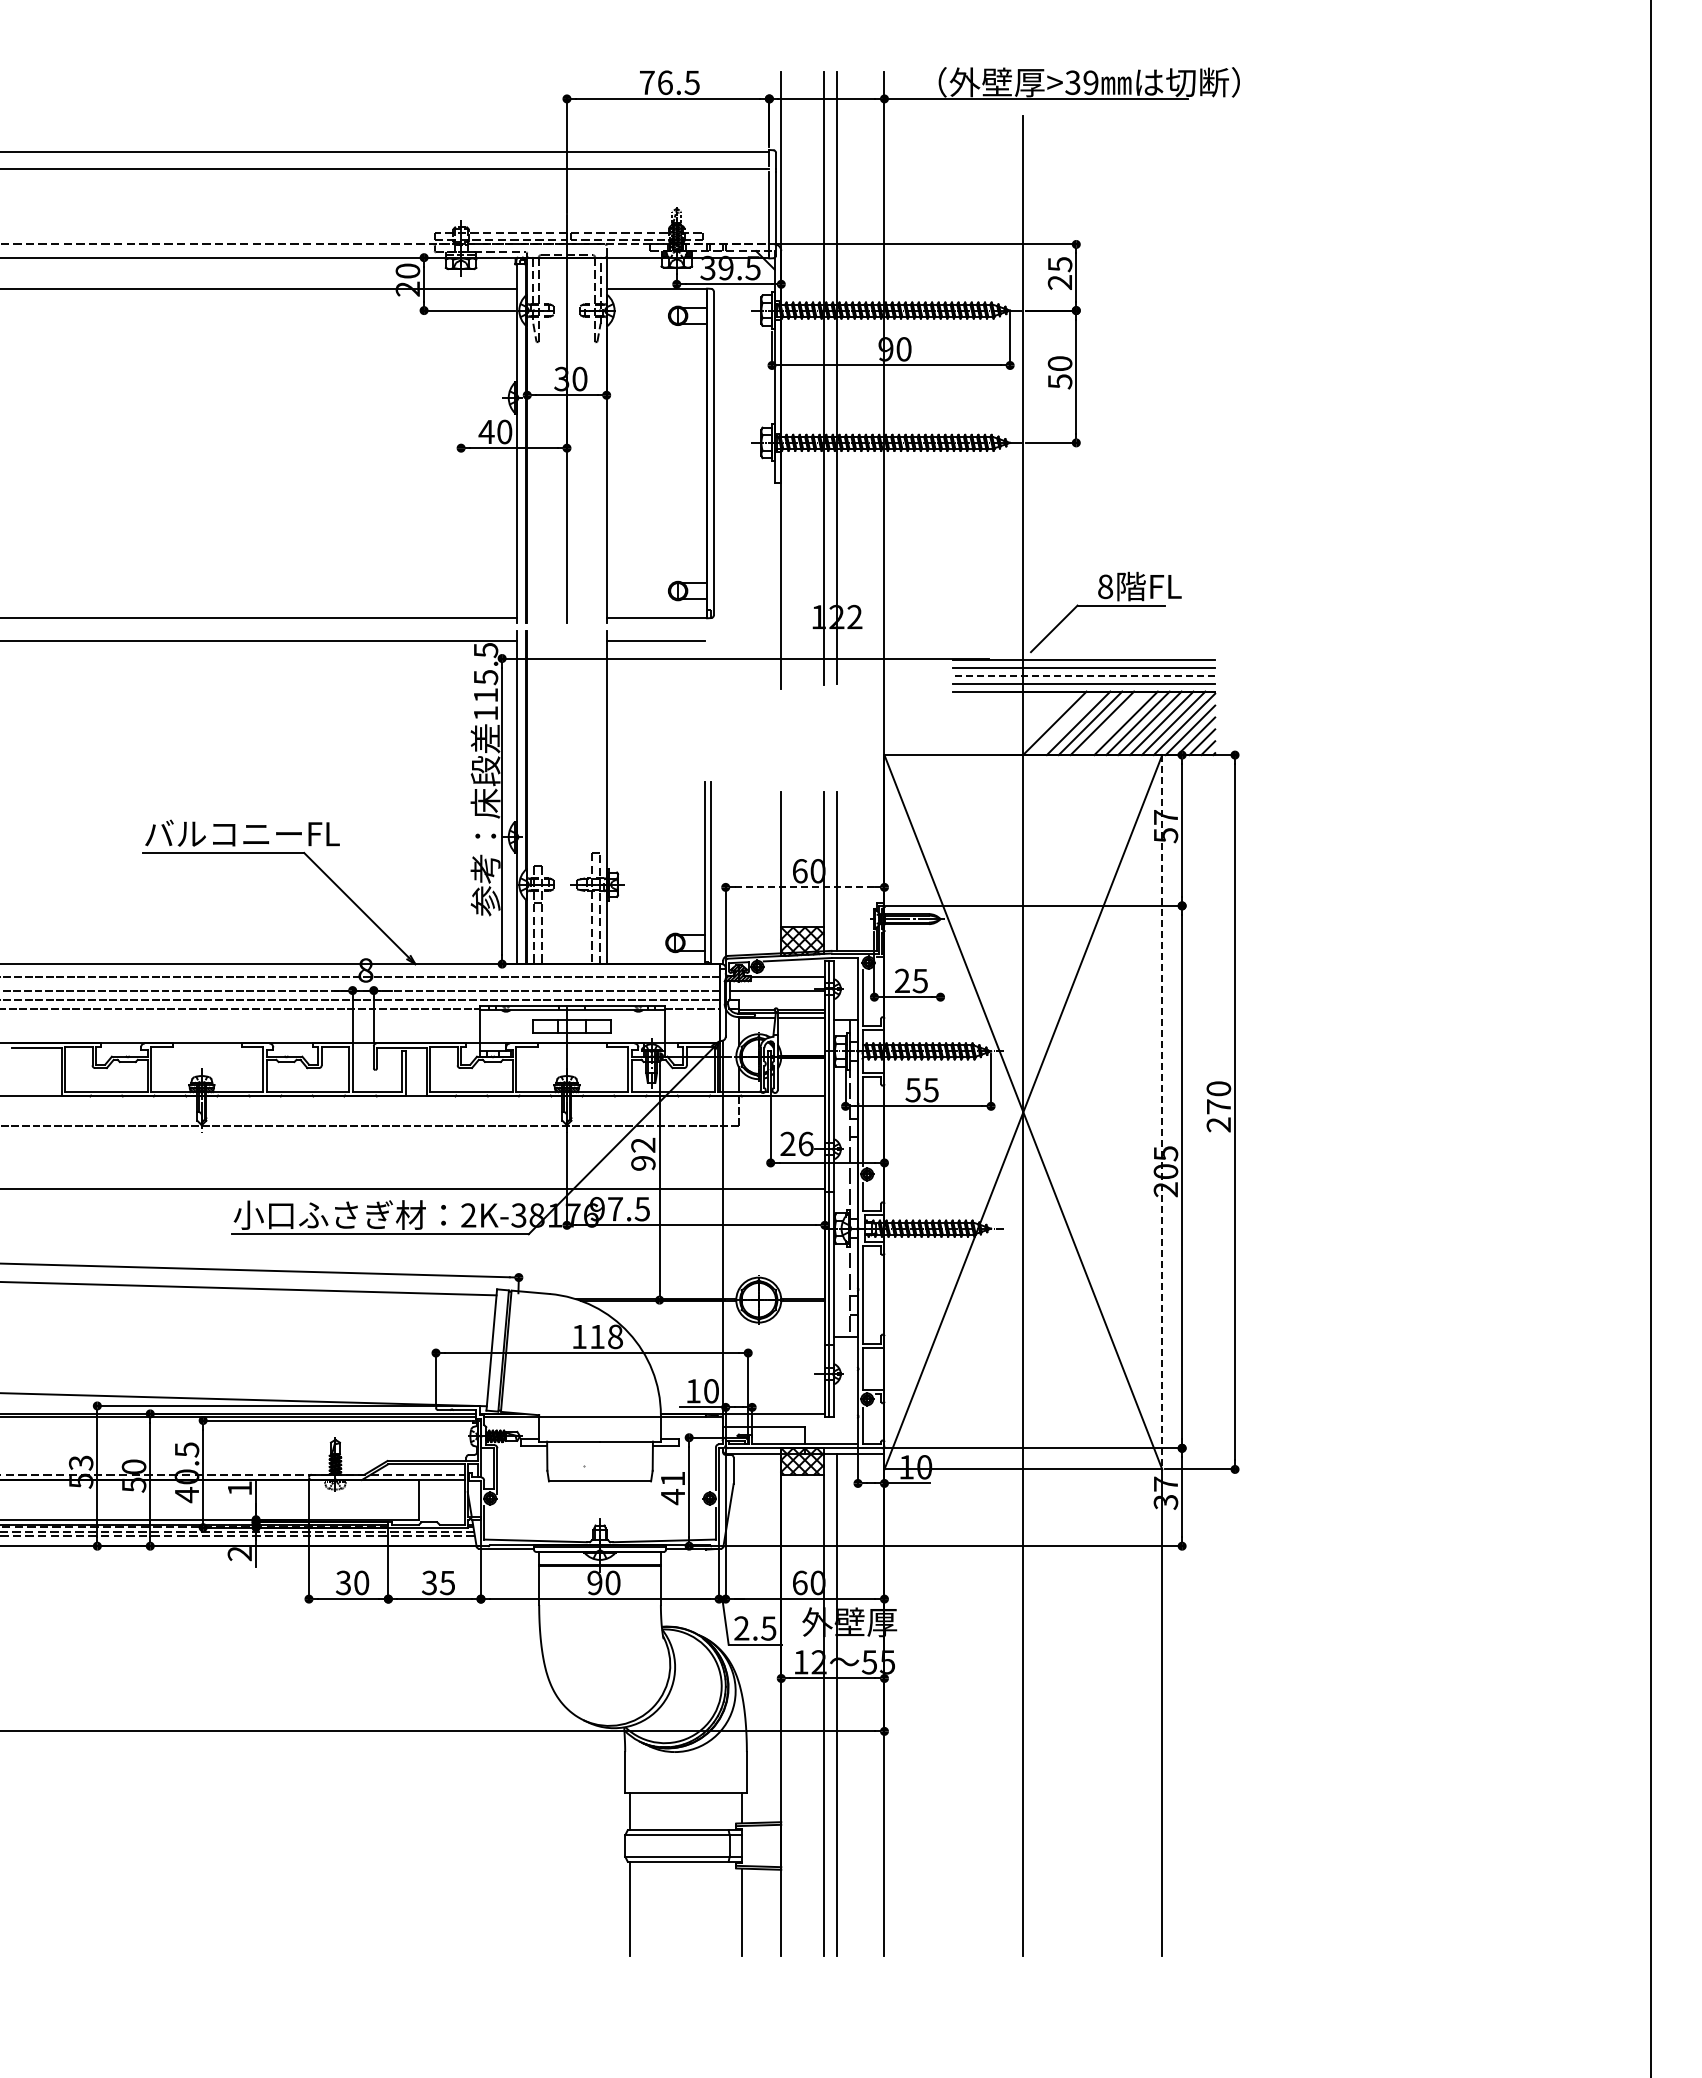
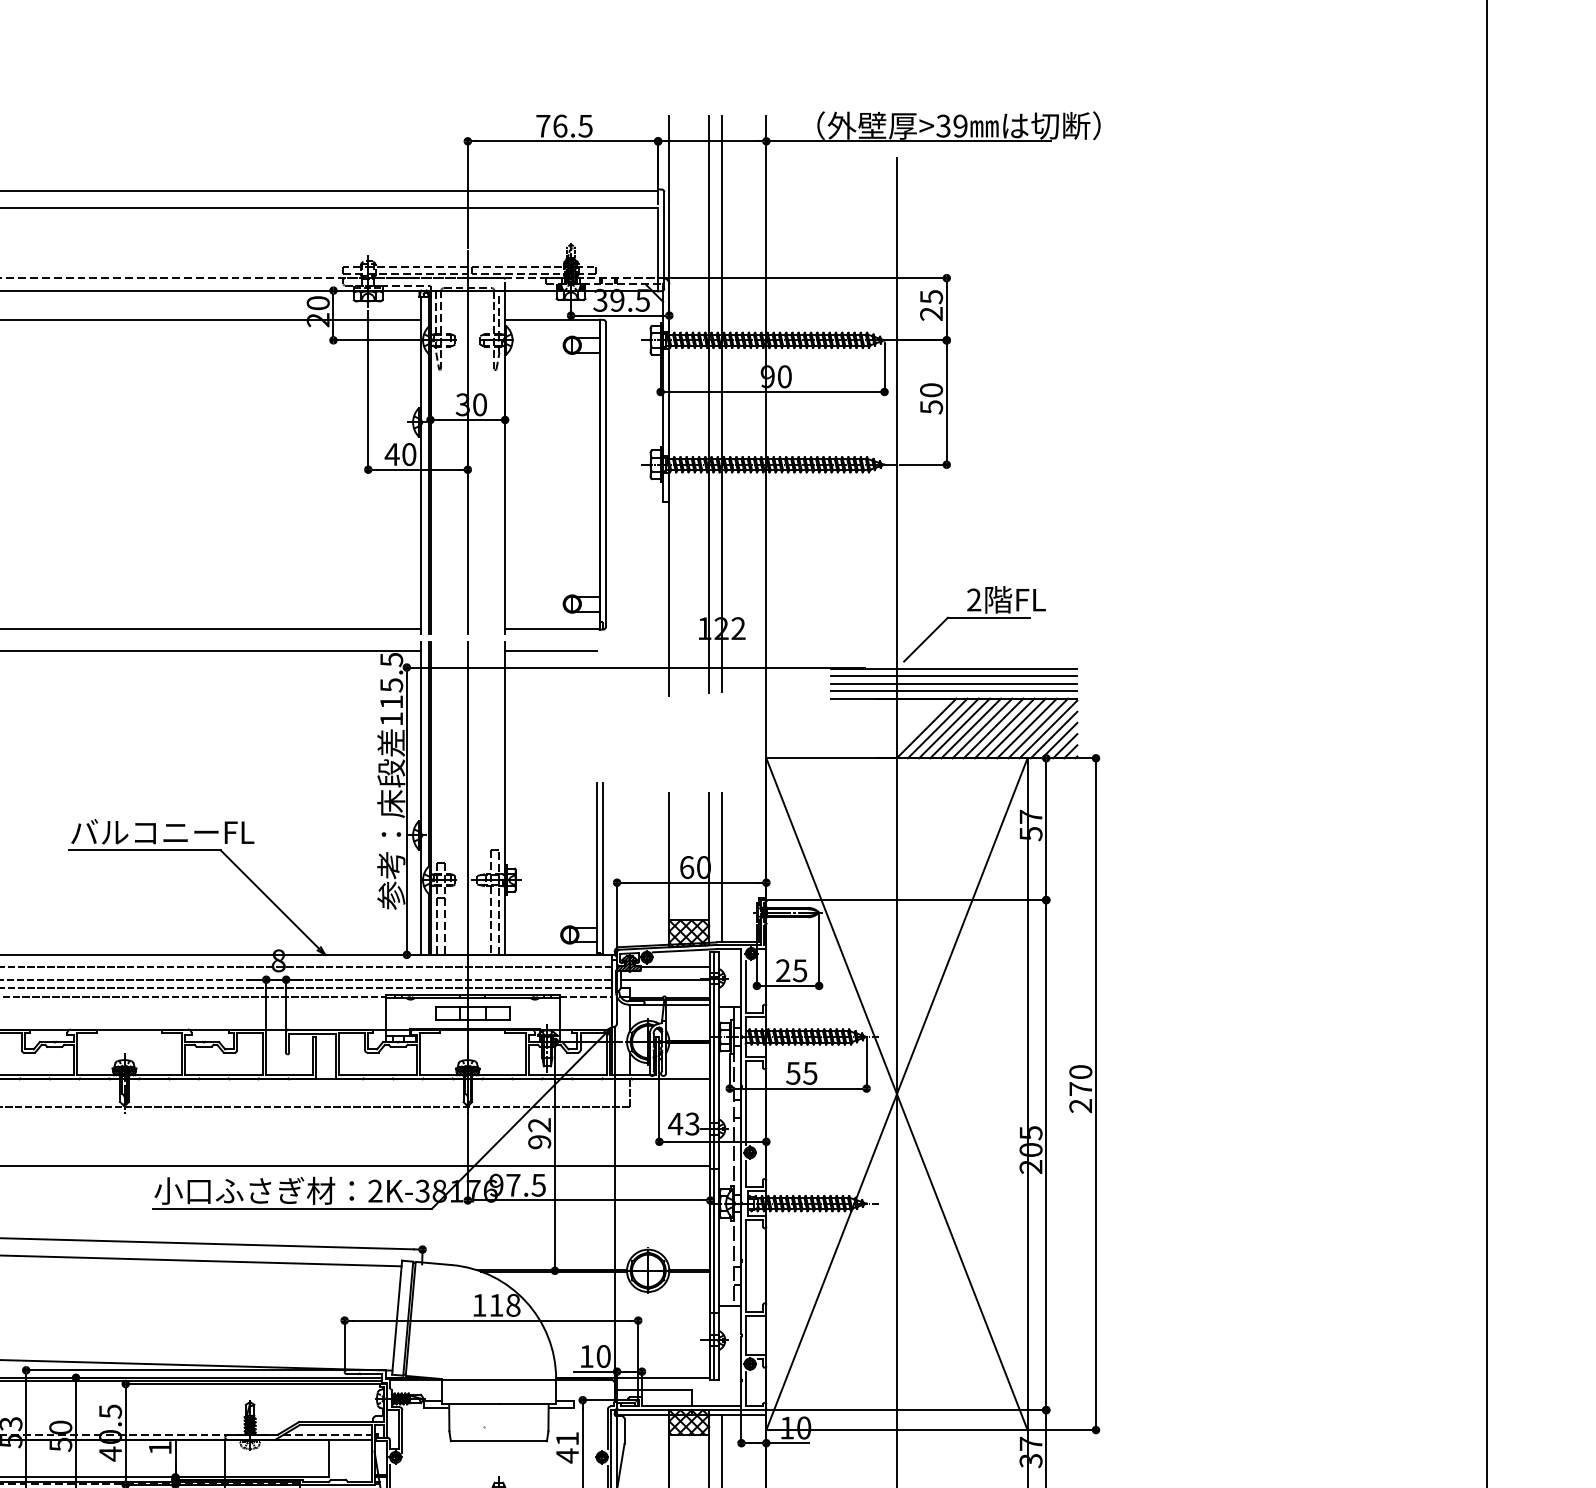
line: (461, 364) -> (368, 391), added
text: (1105, 586) -> (974, 599), 8 -> 2
line: (1084, 675) -> (954, 683), dashed -> solid
line: (1066, 723) -> (937, 728), added
line: (1114, 723) -> (982, 728), added
line: (566, 817) -> (467, 817), added
line: (805, 887) -> (692, 882), dashed -> solid
line: (940, 960) -> (819, 951), added
line: (1162, 1112) -> (1027, 1094), dashed -> solid
text: (796, 1143) -> (683, 1123), 26 -> 43

